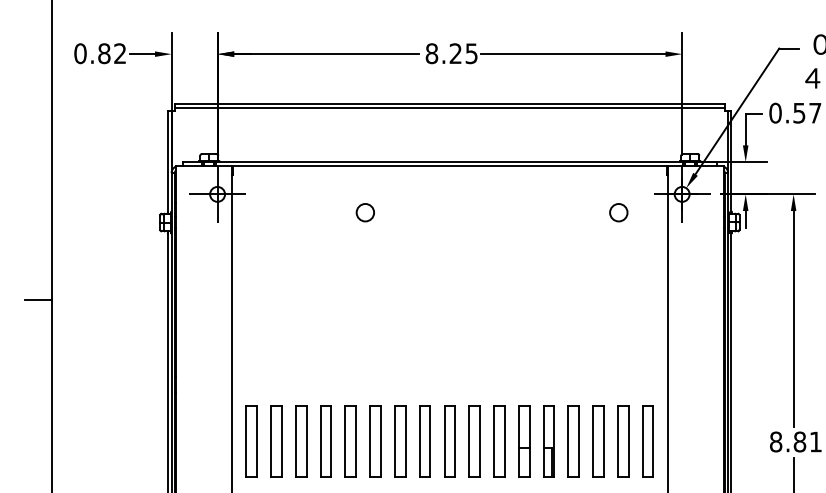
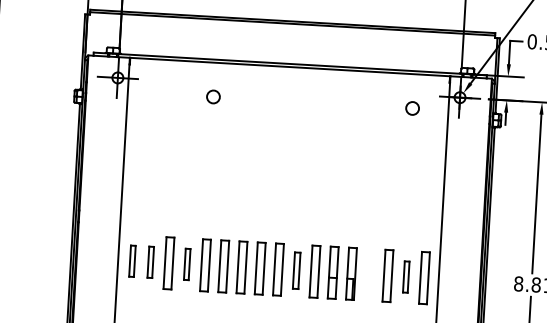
circle: (364, 212) -> (212, 96), moved
part: (251, 441) -> (132, 261), size x0.6
part: (276, 441) -> (150, 262), size x0.6
part: (325, 441) -> (186, 264), size x0.6
part: (474, 441) -> (296, 270), size x0.7
part: (573, 441) -> (369, 275), removed
part: (623, 441) -> (406, 277), size x0.6

